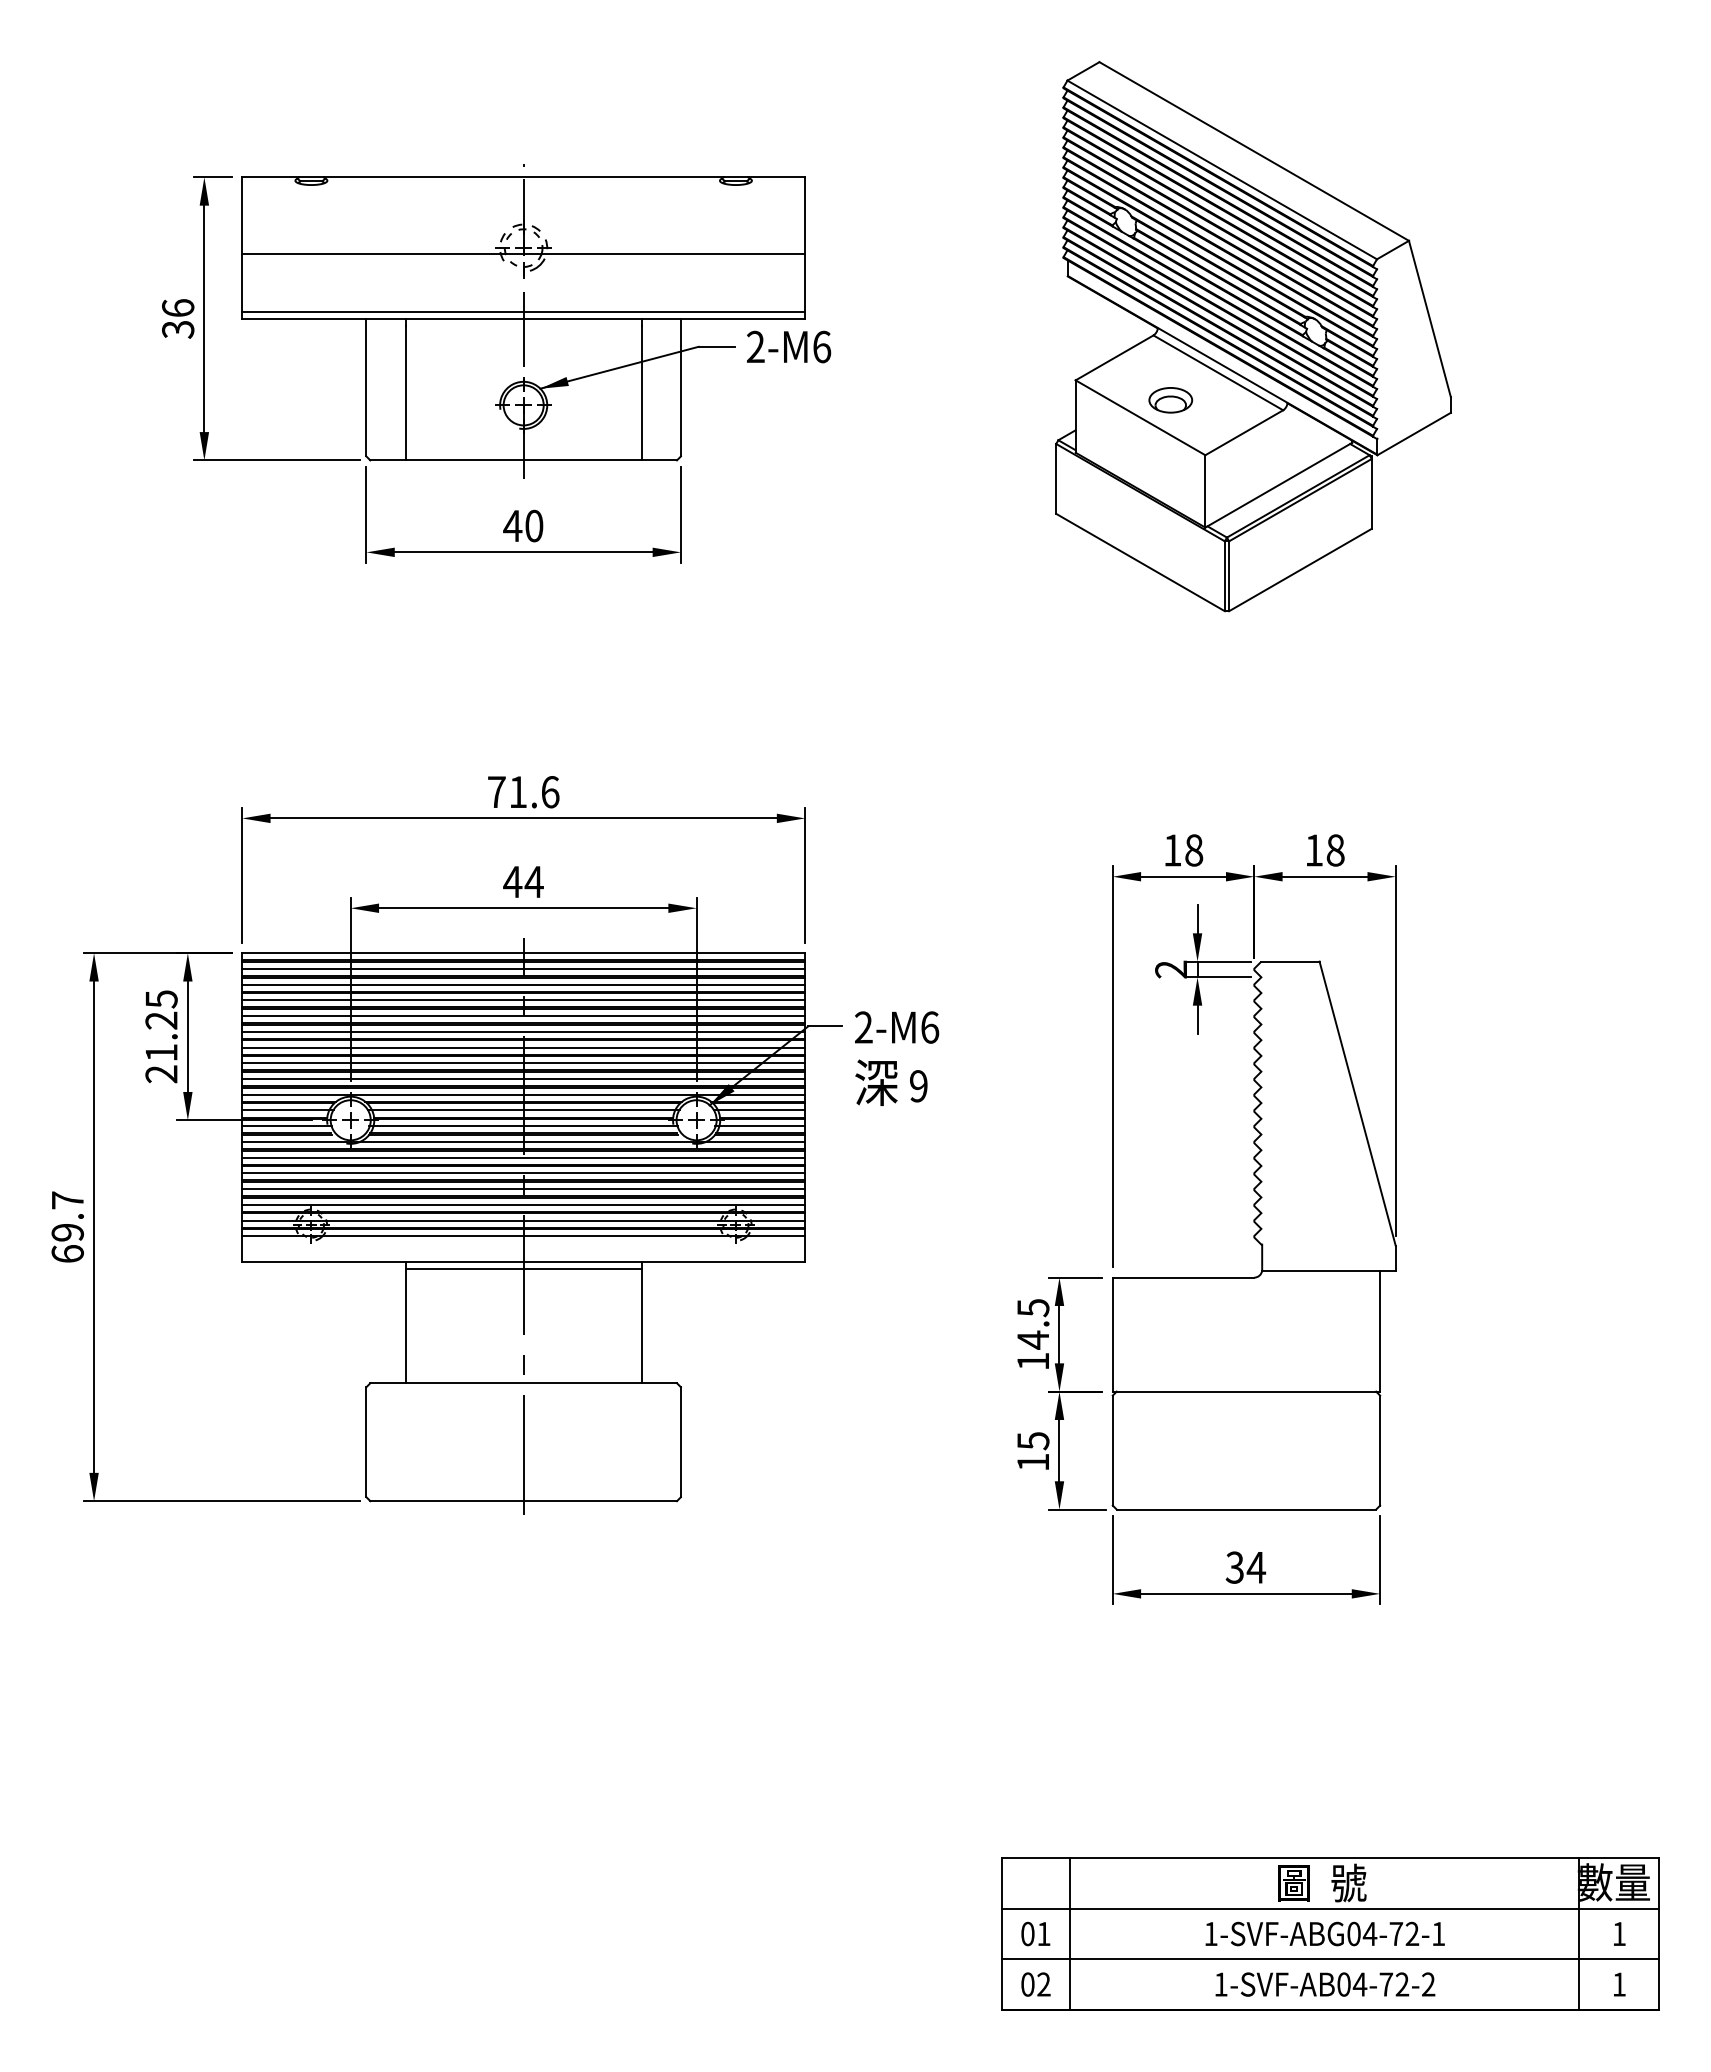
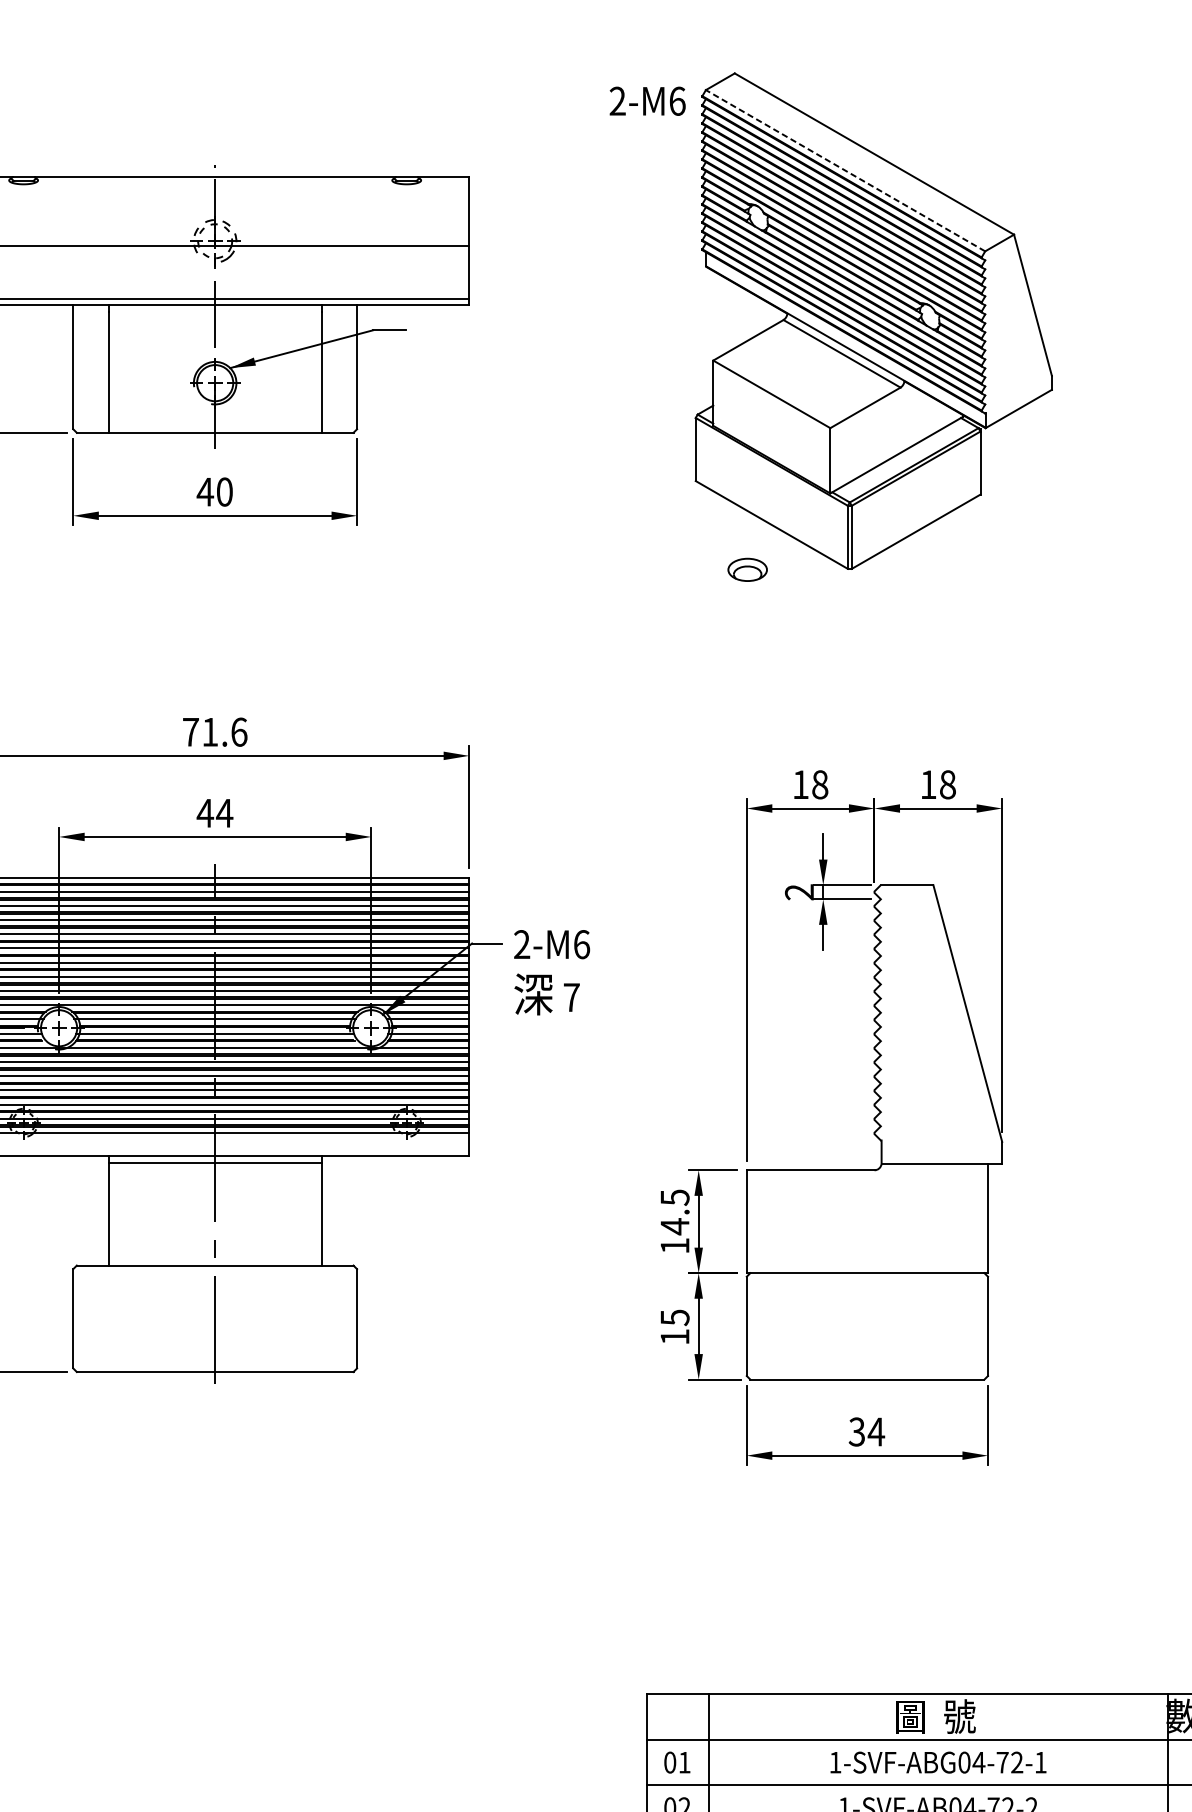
line: (1222, 169) -> (845, 170), solid -> dashed
text: (789, 346) -> (648, 100), moved
part: (1170, 400) -> (747, 570), moved
text: (918, 1086) -> (571, 997), 9 -> 7

